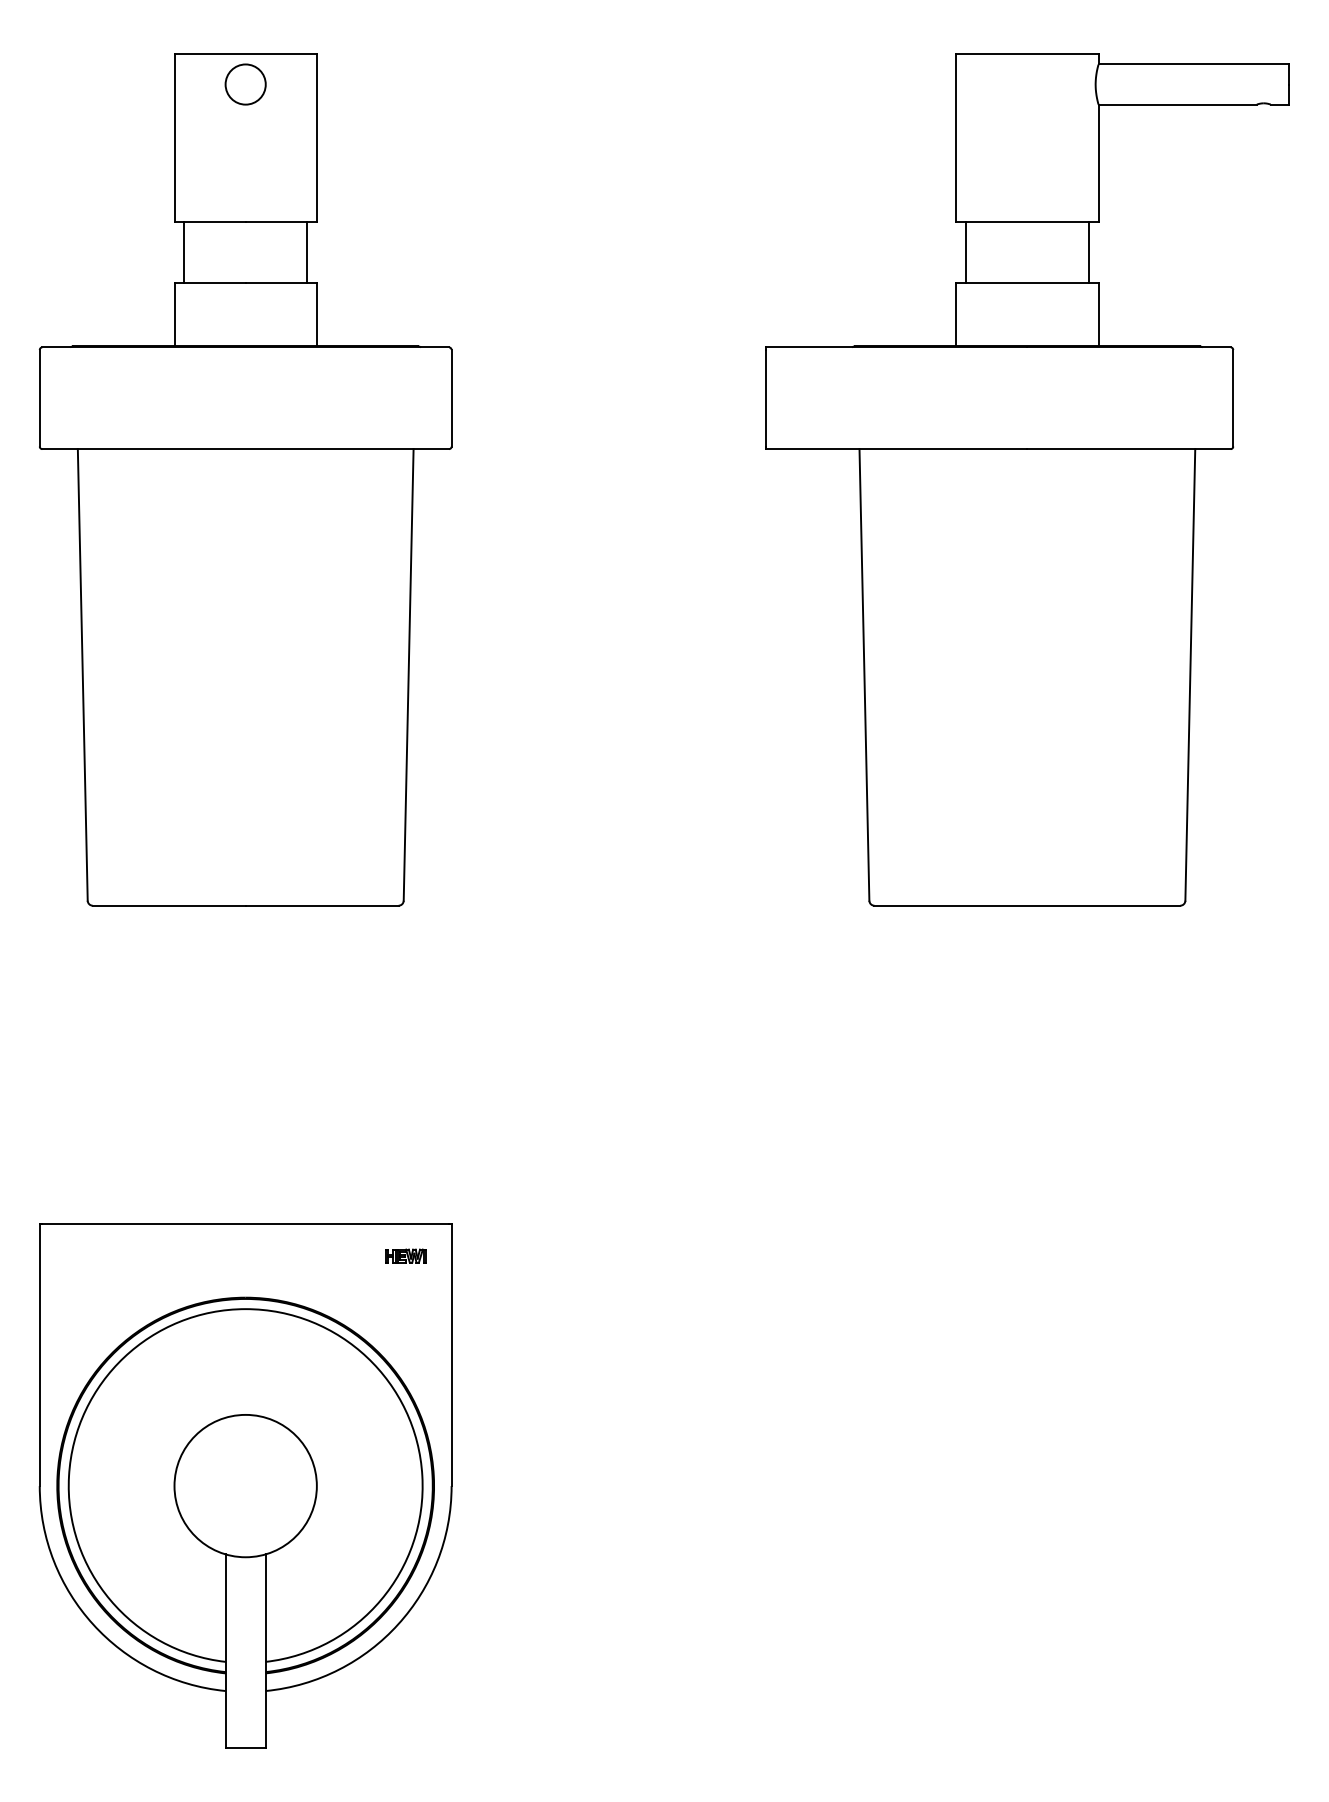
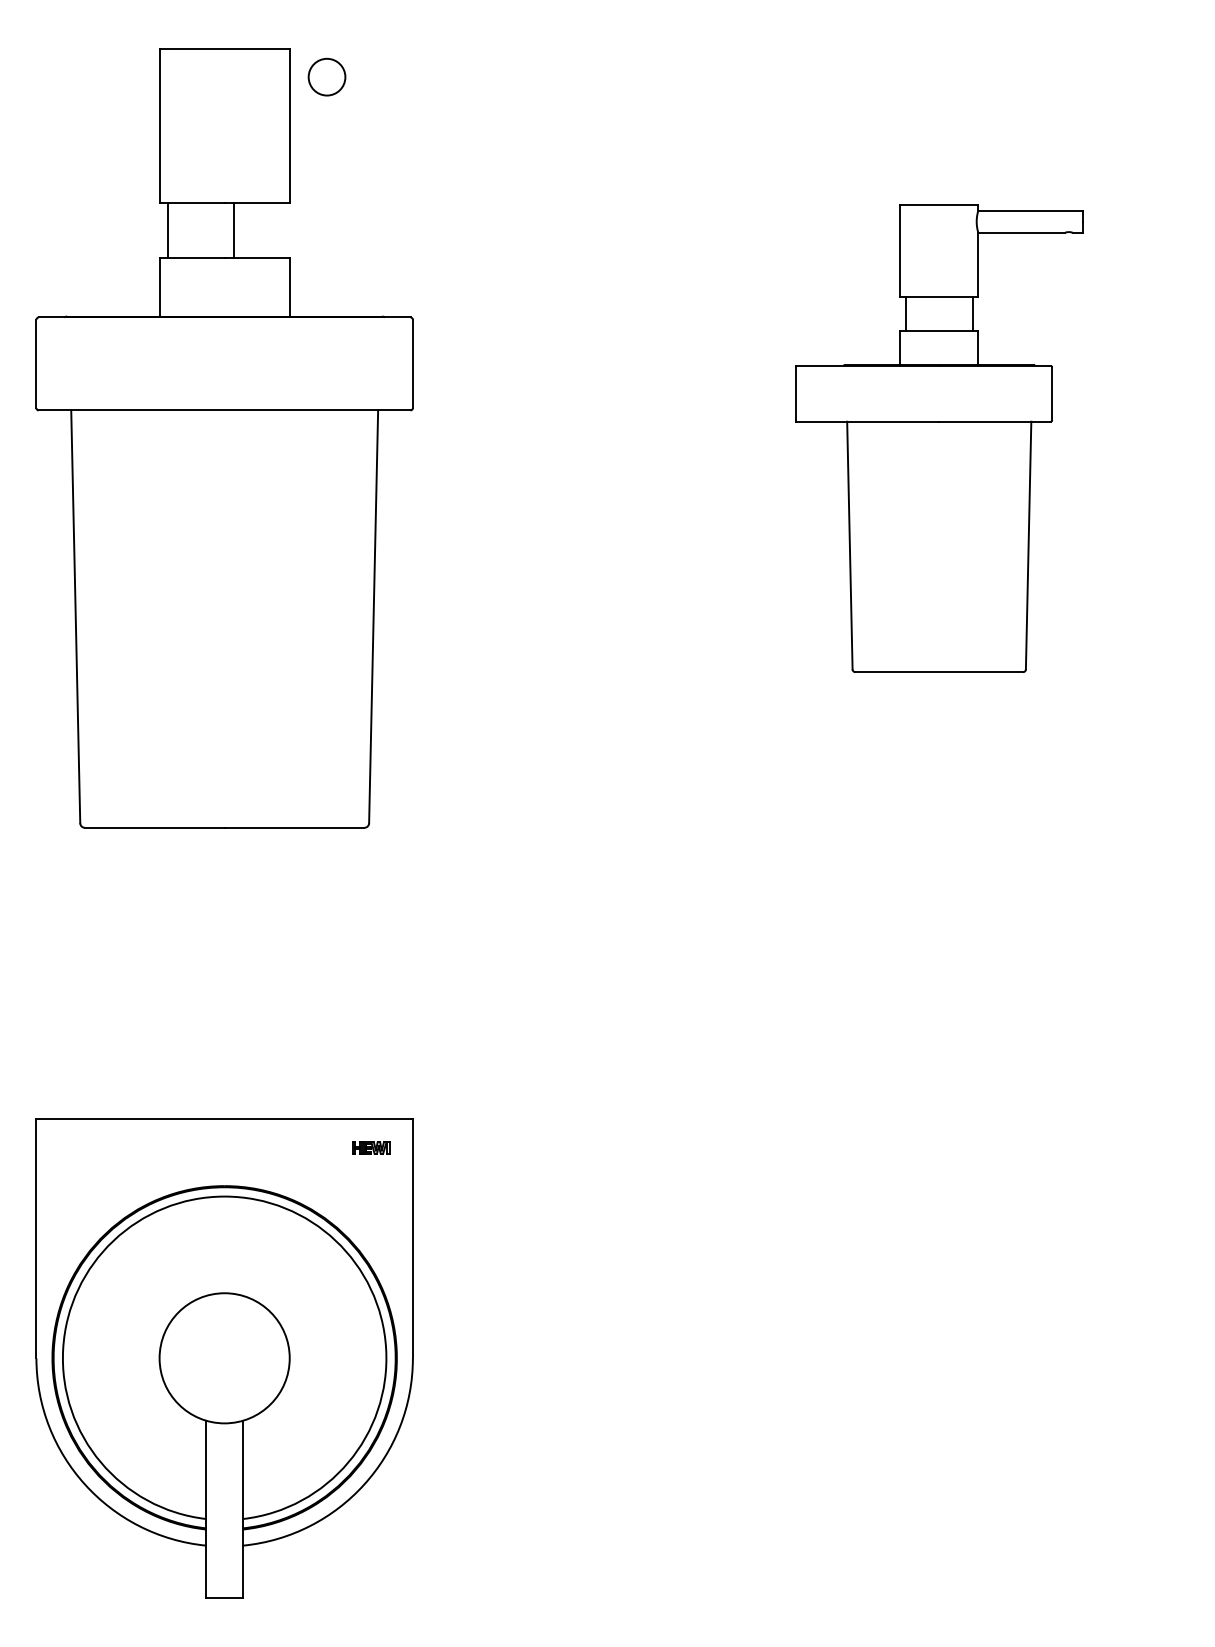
circle: (245, 84) -> (326, 77), moved
line: (307, 251) -> (234, 229), moved
part: (1027, 479) -> (939, 438), size x0.6

